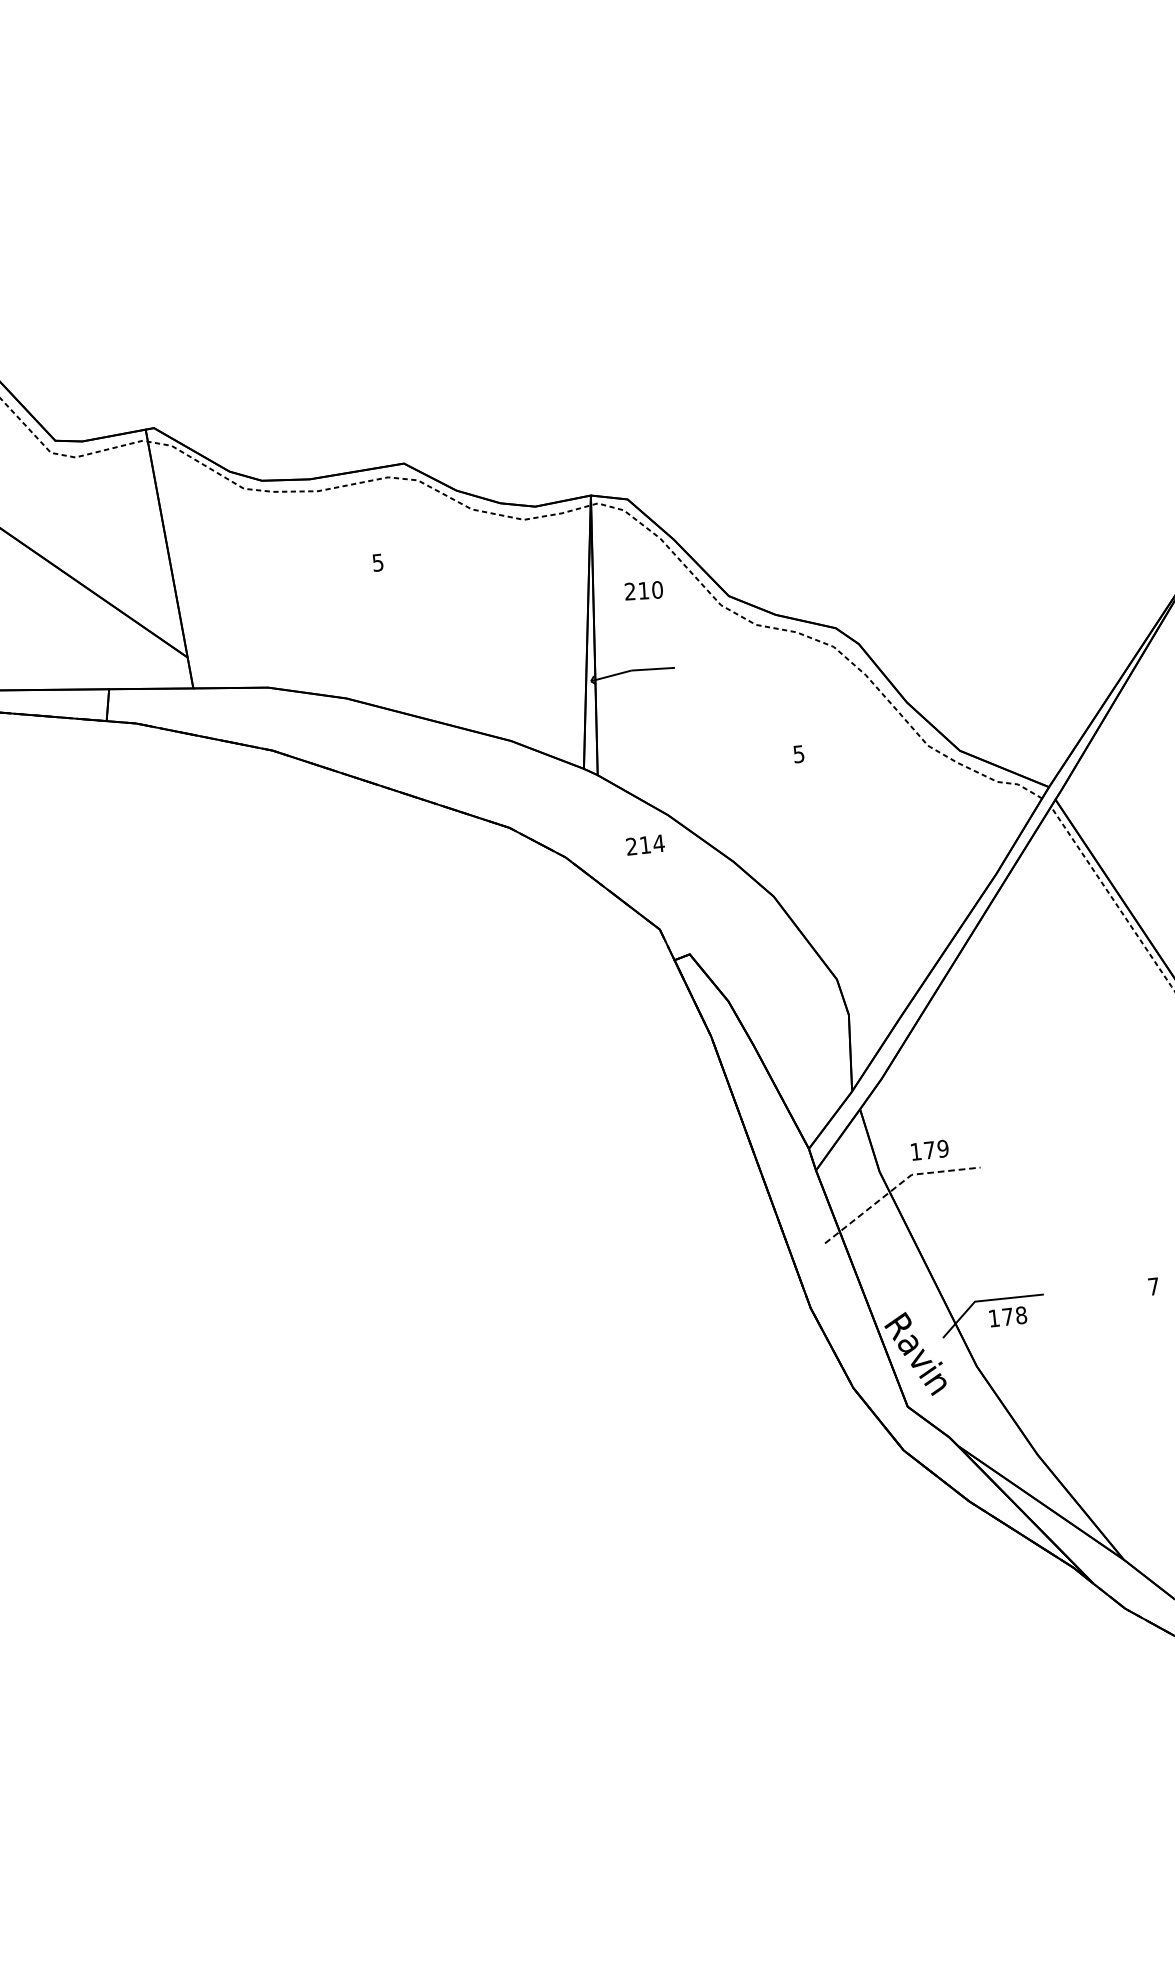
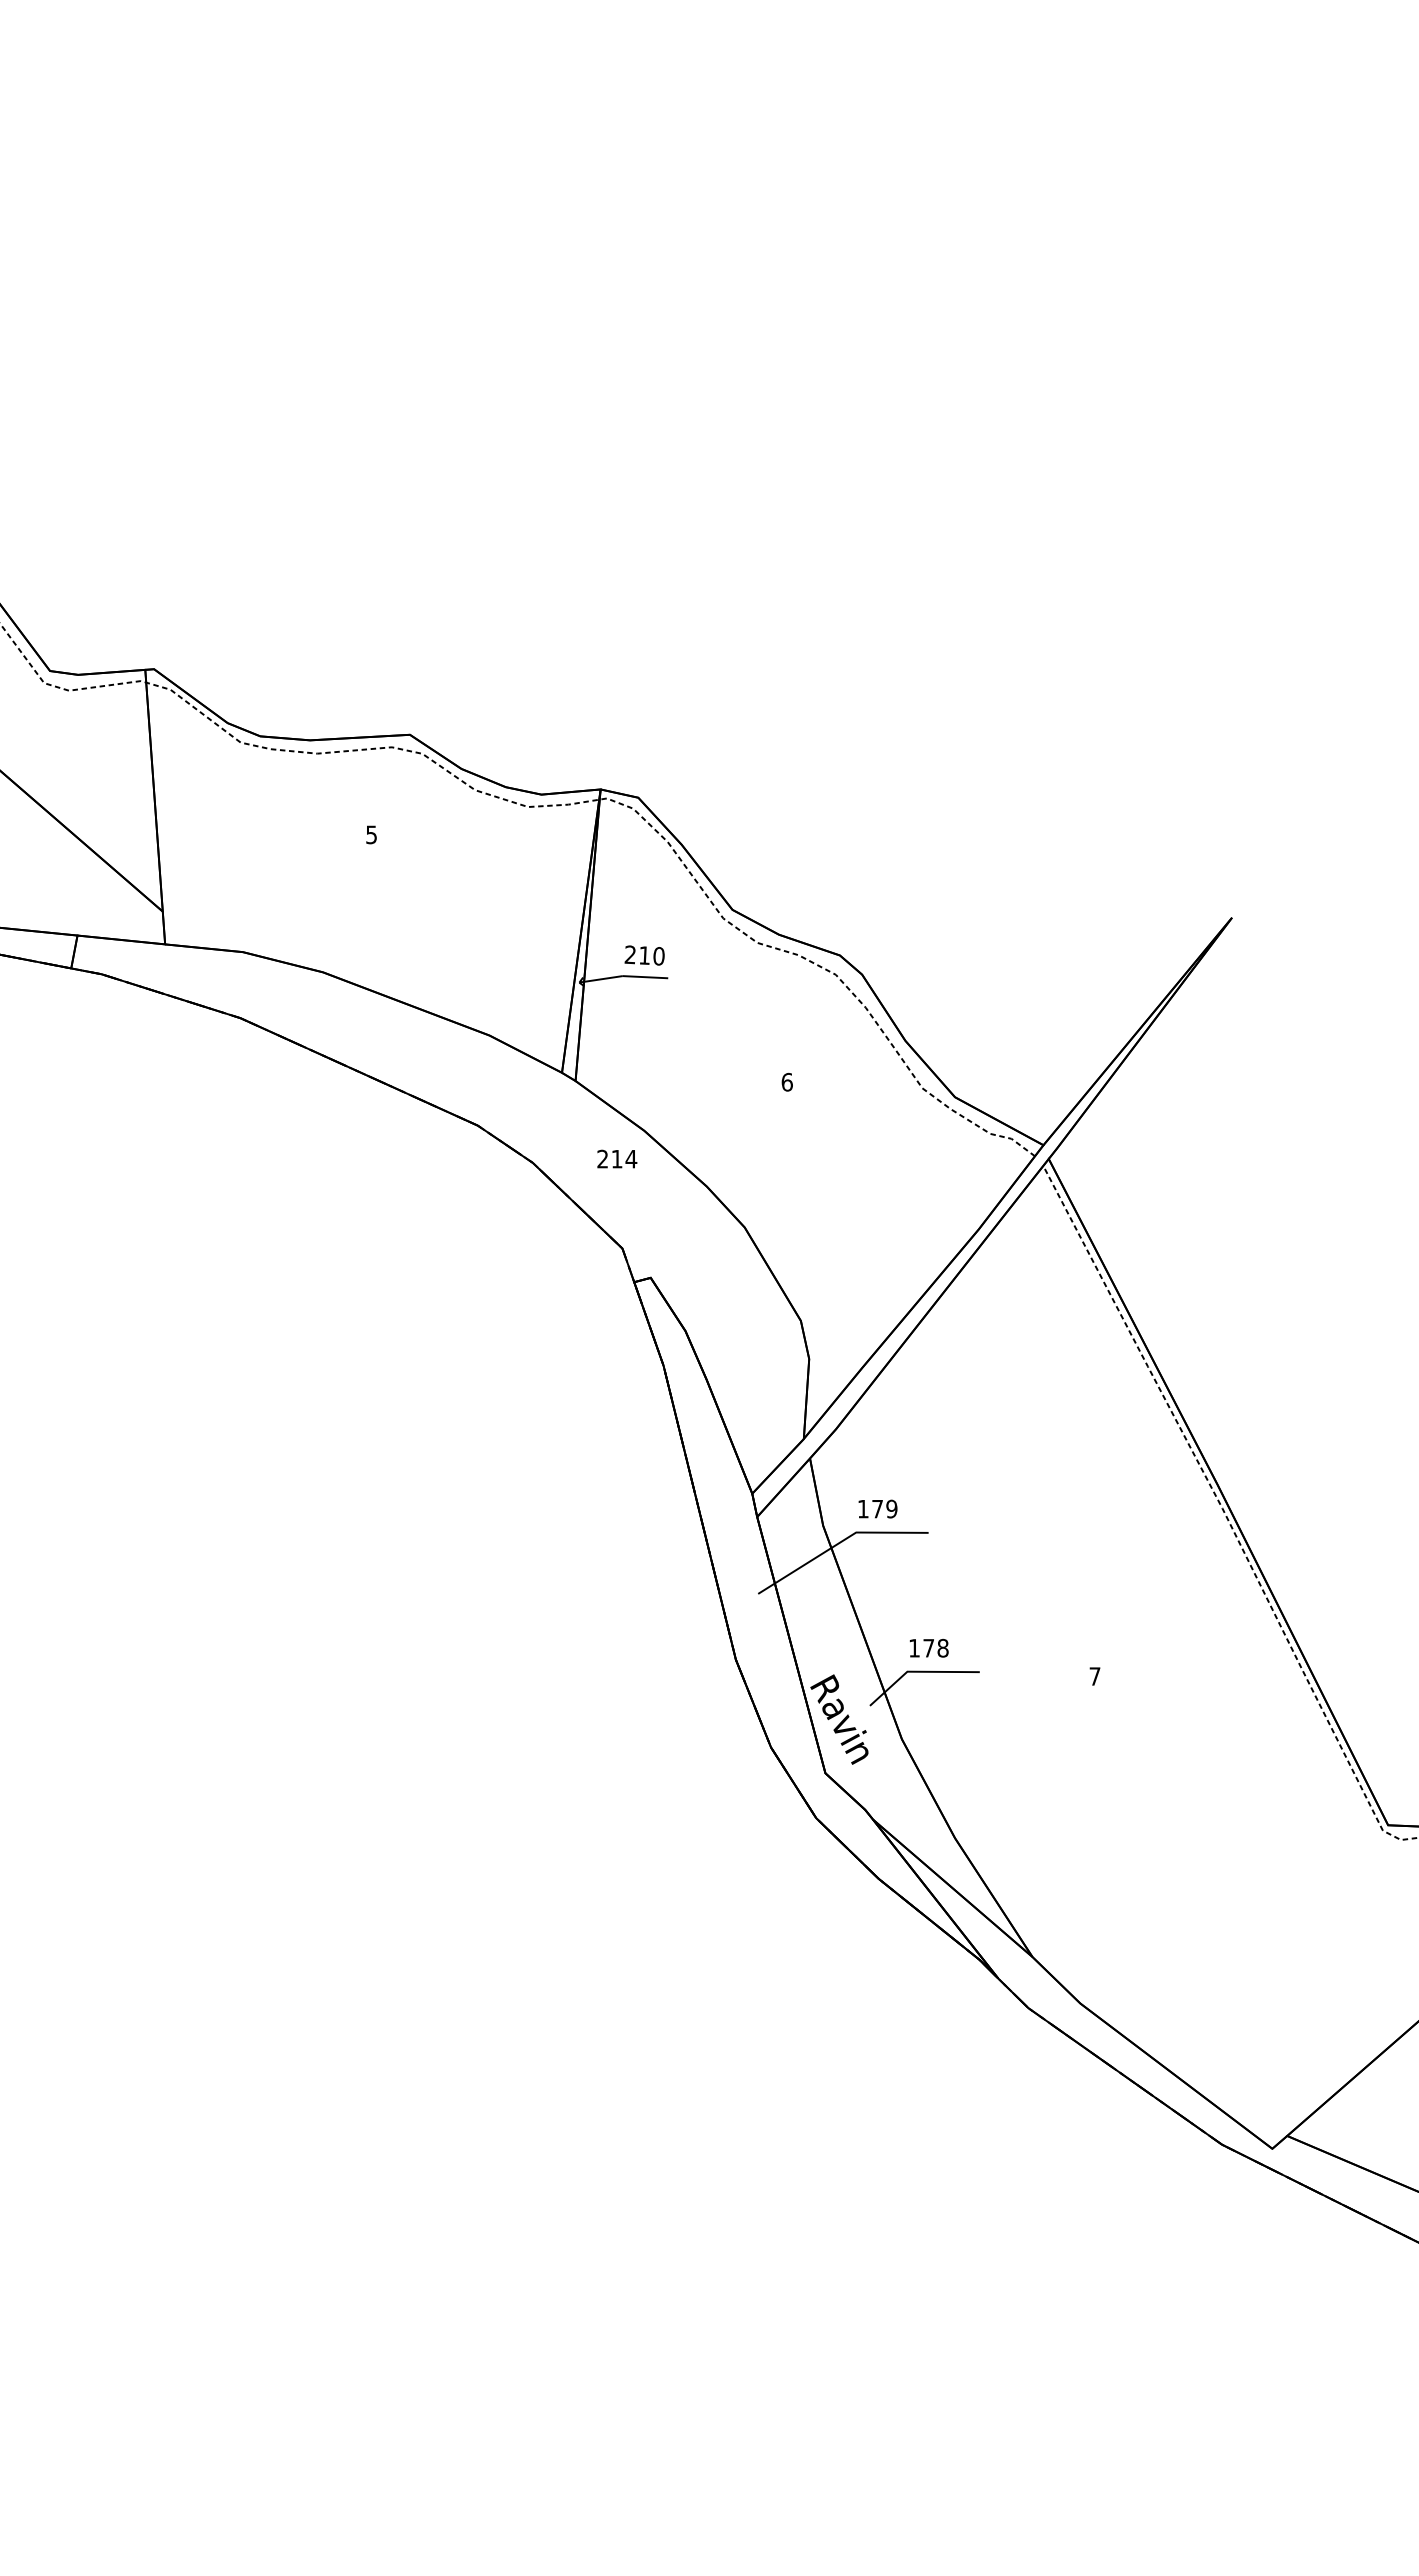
text: (643, 590) -> (644, 955), moved
text: (798, 753) -> (786, 1081), 5 -> 6
line: (896, 1187) -> (838, 1543), dashed -> solid
text: (1008, 1316) -> (929, 1647), moved

